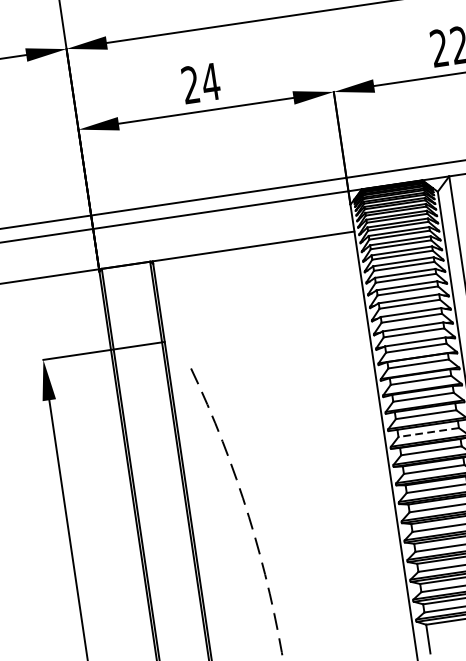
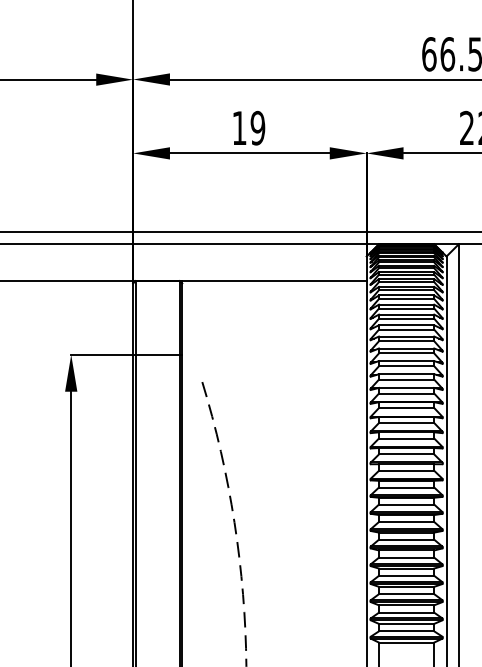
text: (200, 82) -> (248, 127), 24 -> 19
line: (428, 432) -> (406, 470), dashed -> solid

